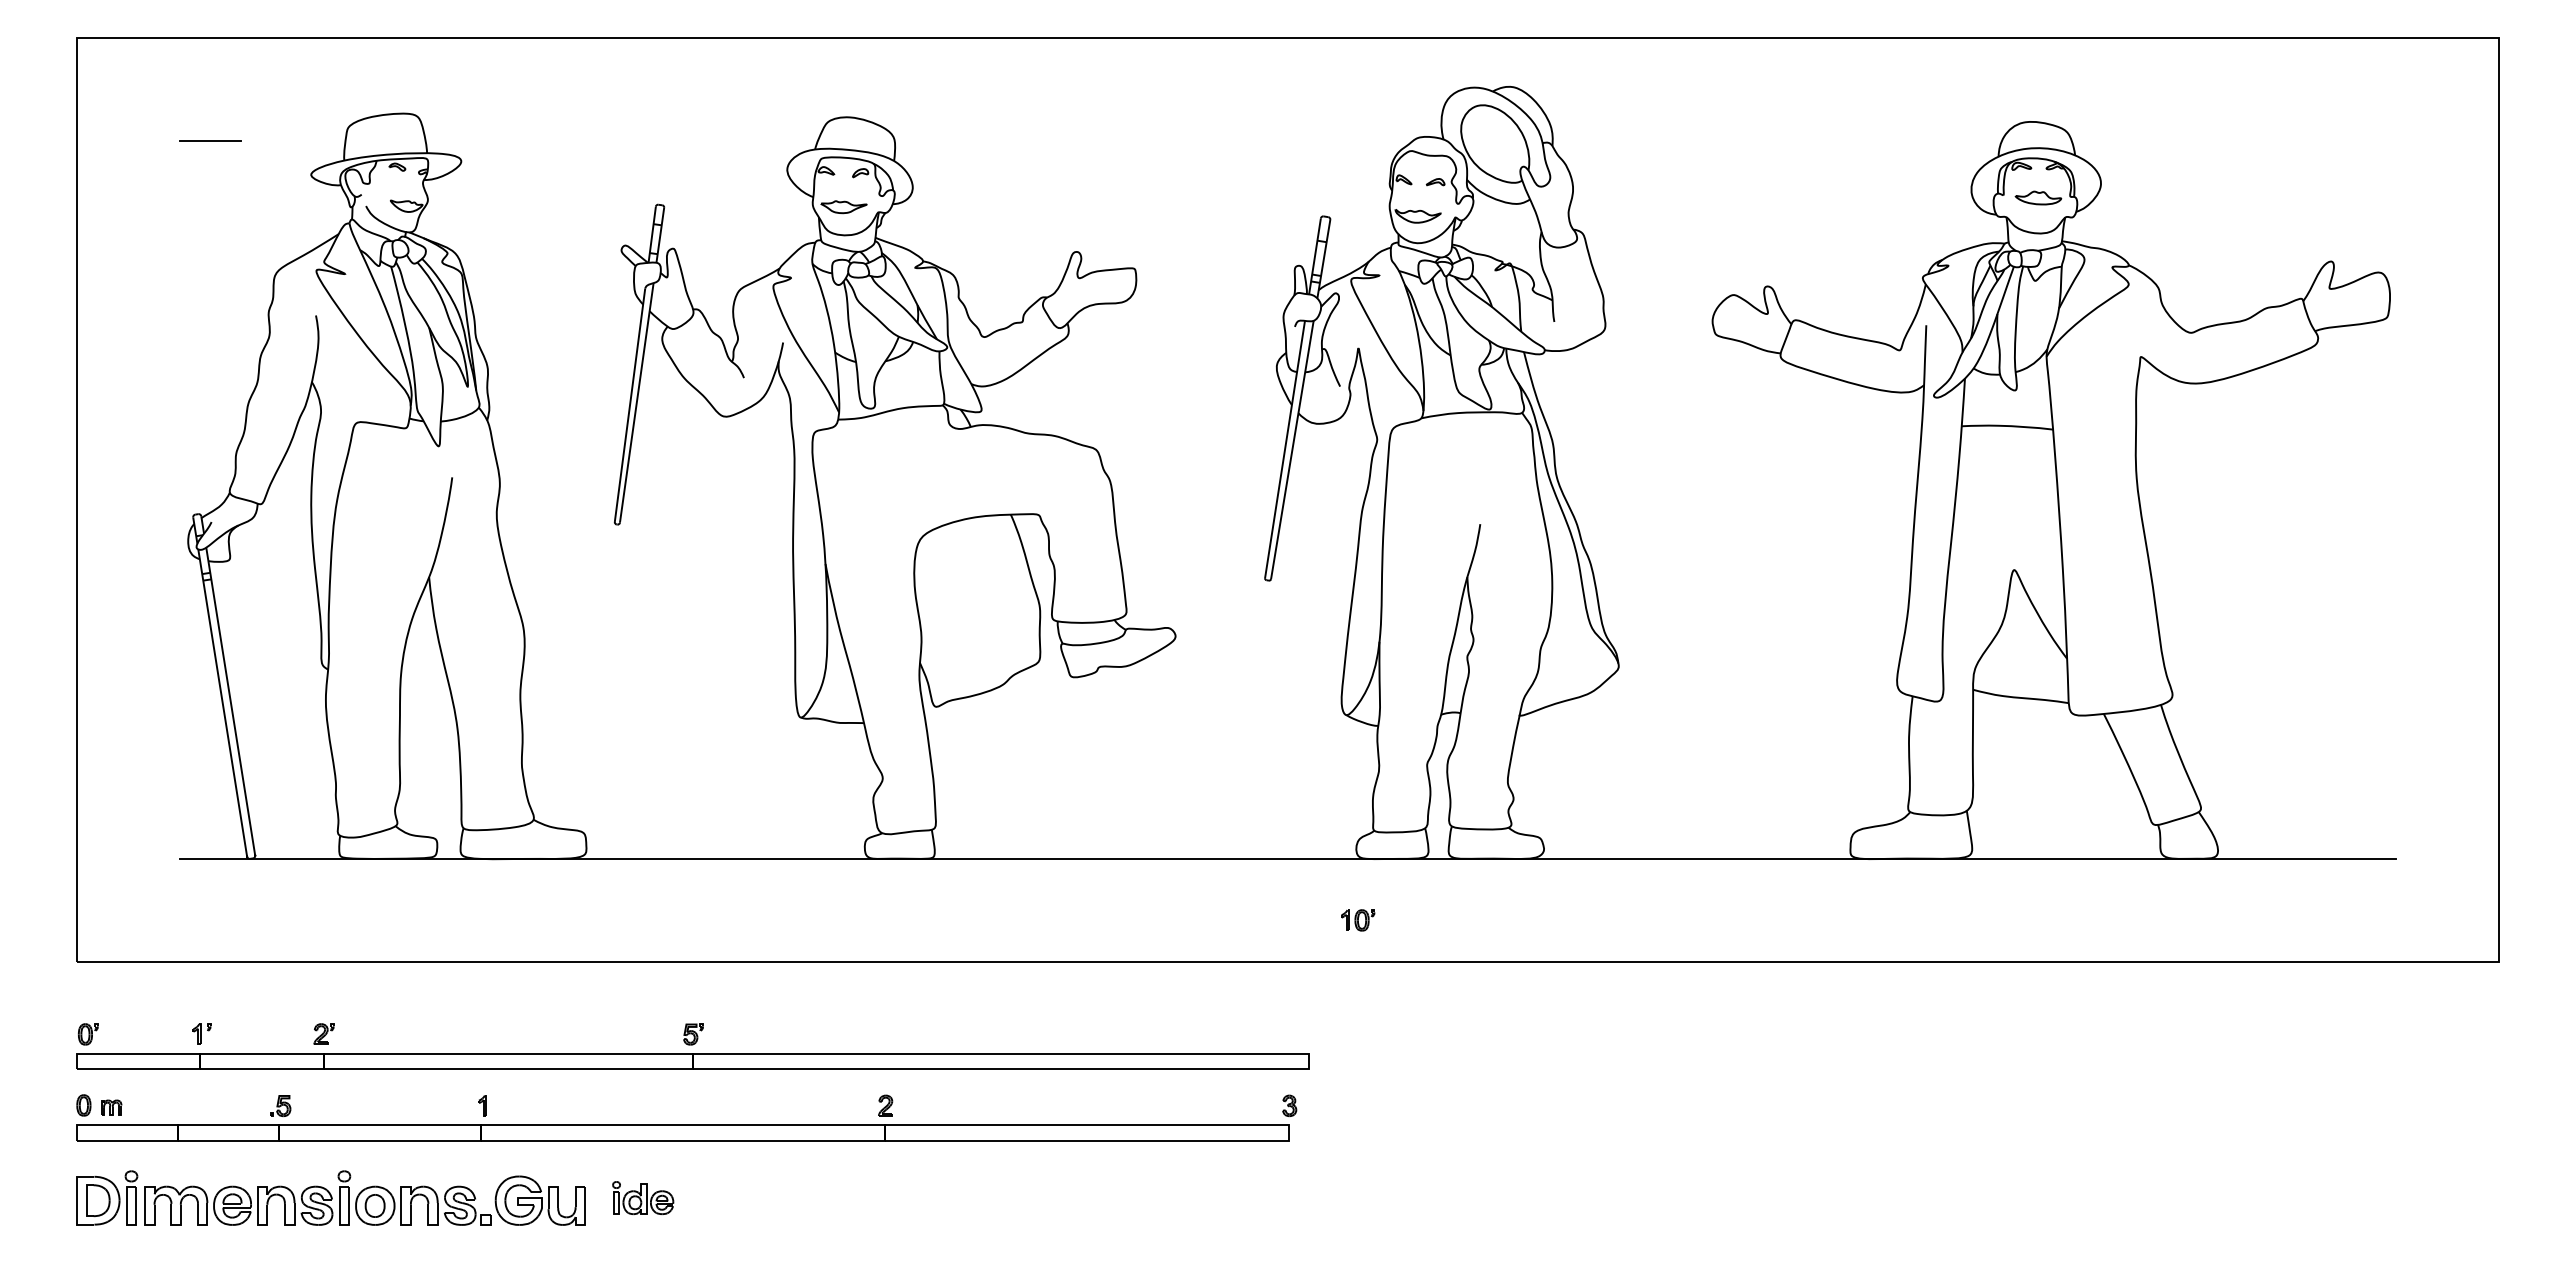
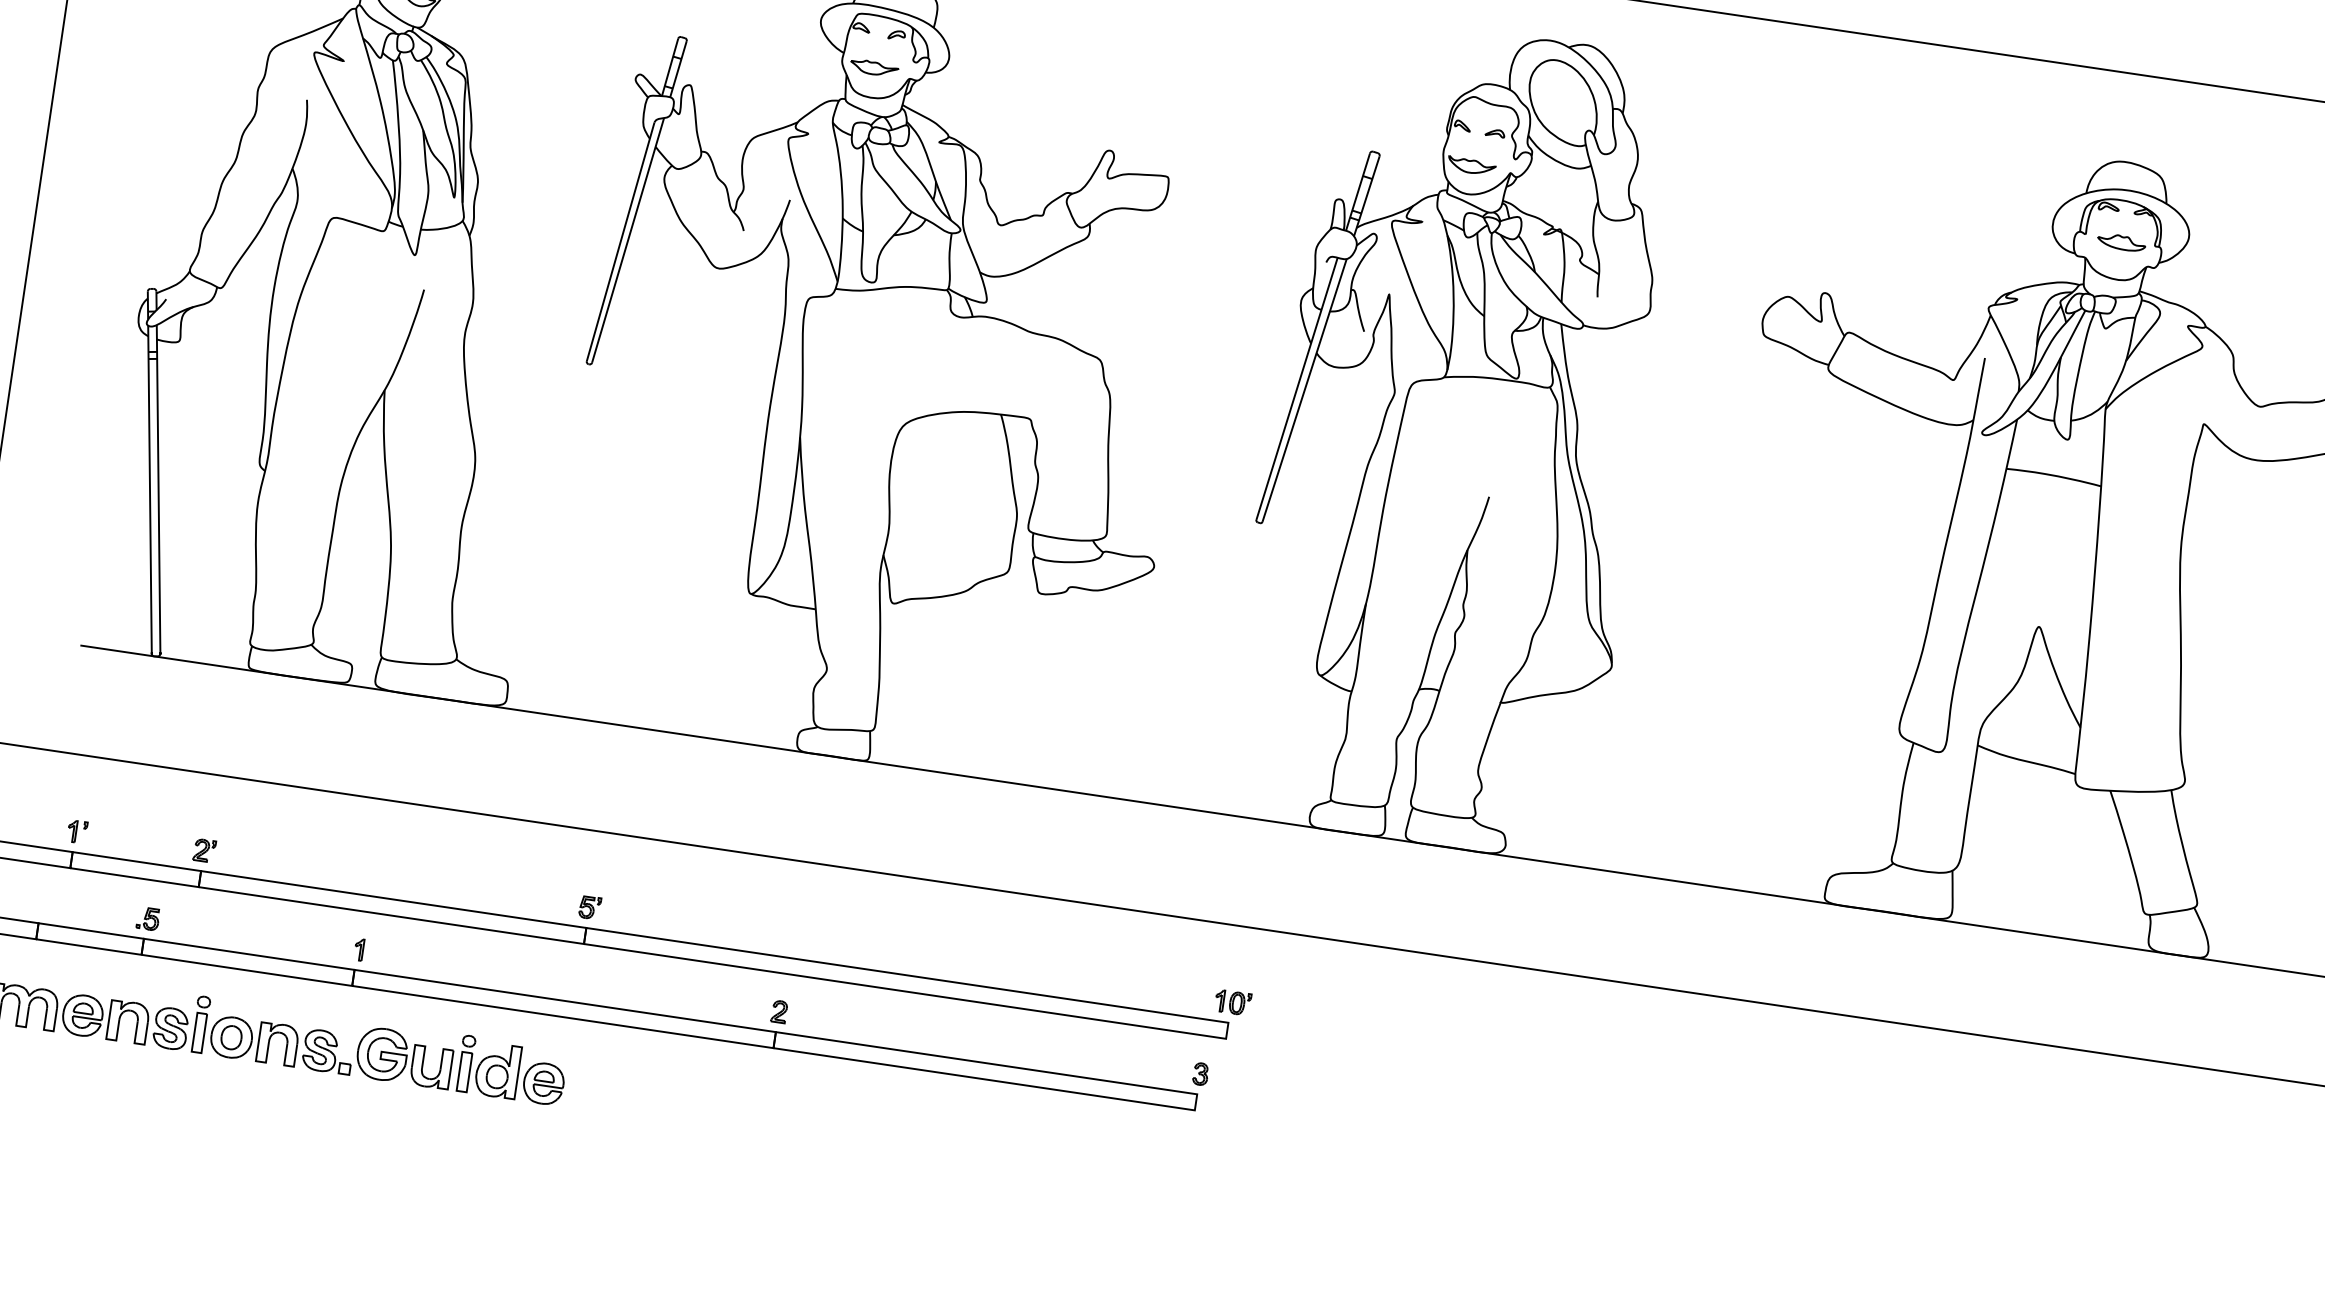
part: (1358, 920) -> (1233, 1002), moved
part: (643, 1197) -> (512, 1070), size x1.67

